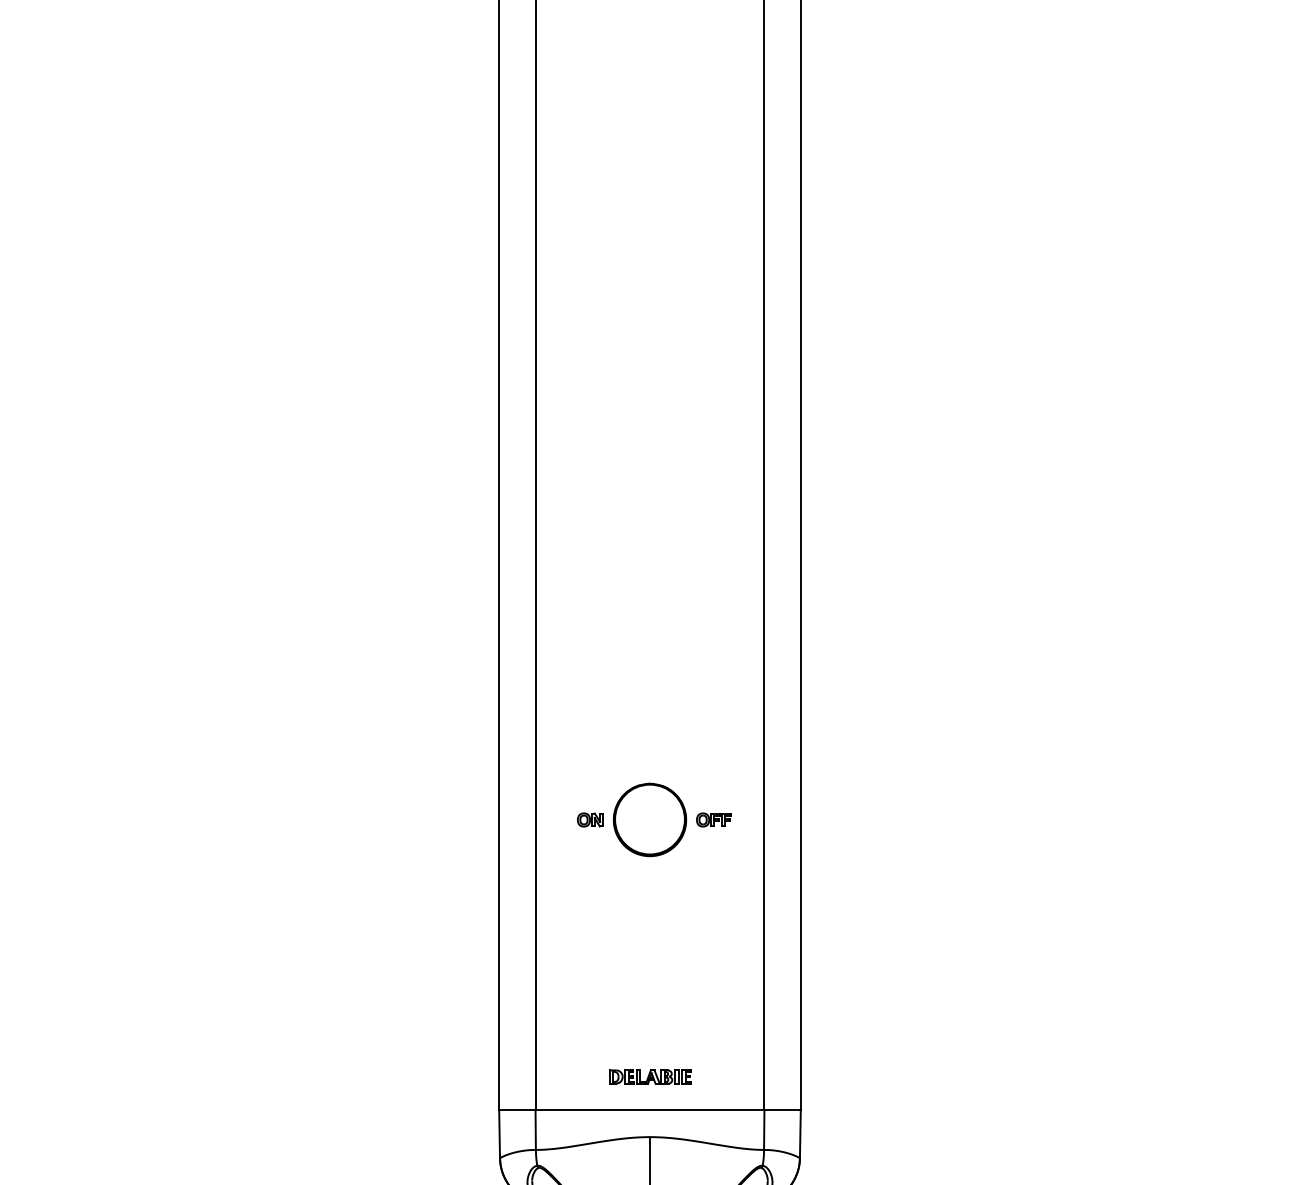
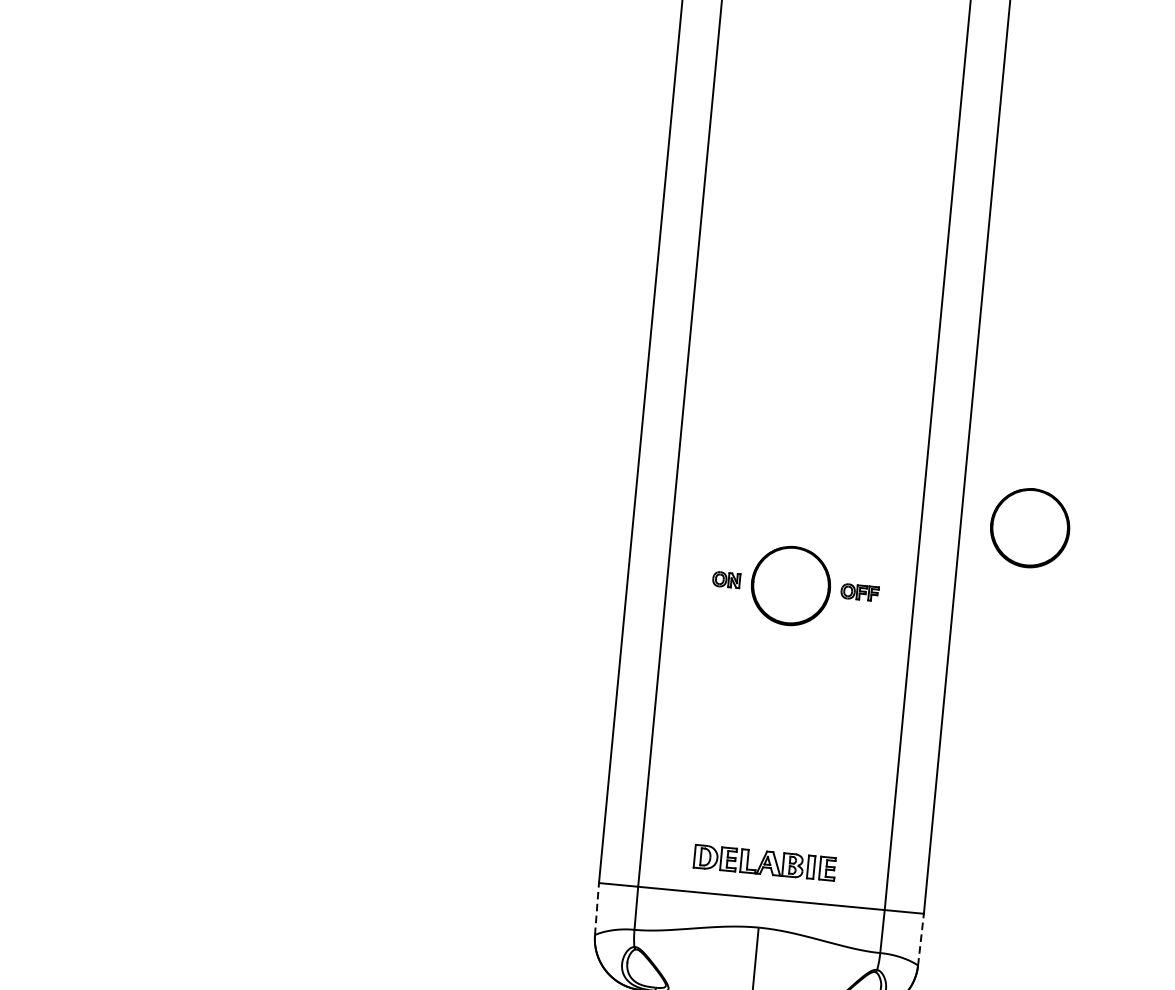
part: (864, 745) -> (1029, 527), added
part: (650, 1076) -> (765, 862), size x1.6
line: (499, 1133) -> (596, 908), solid -> dashed
line: (800, 1133) -> (921, 939), solid -> dashed

